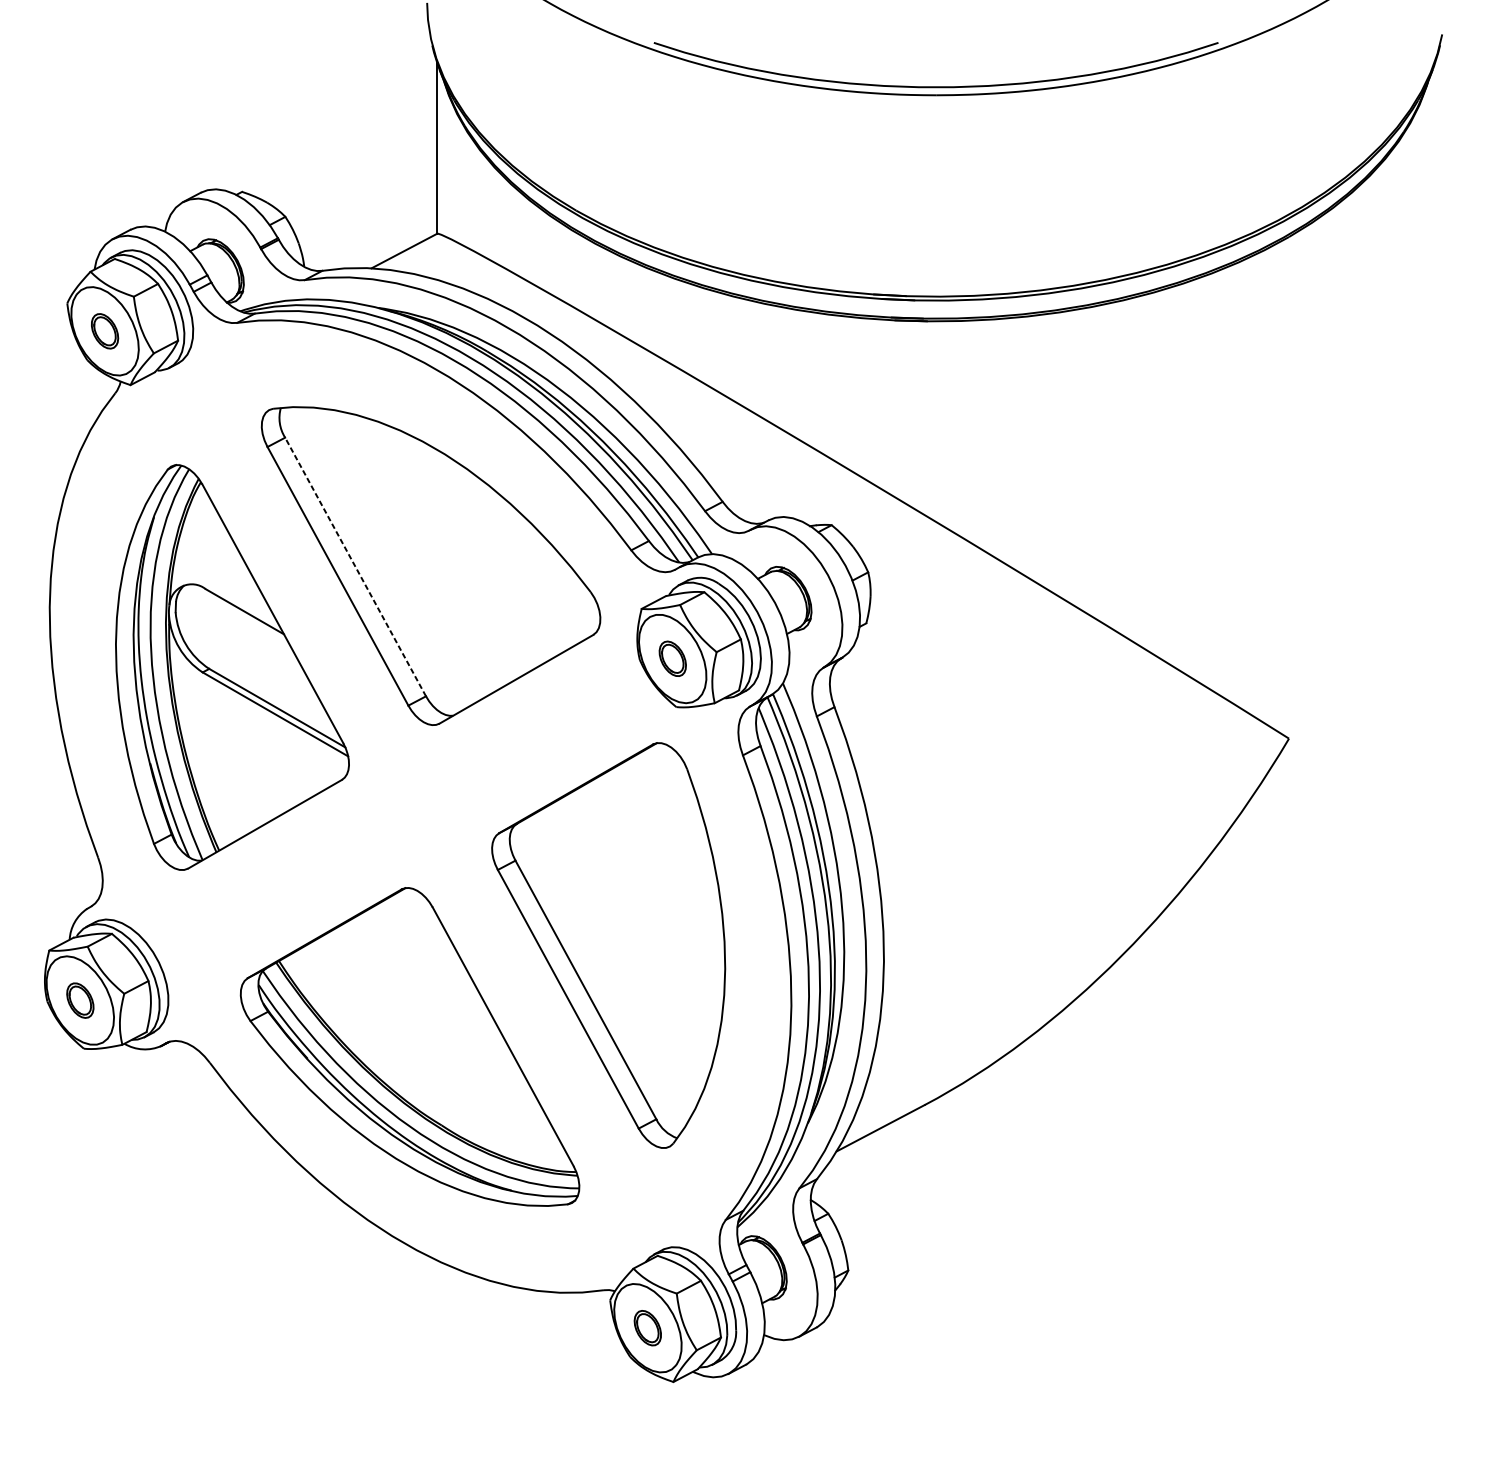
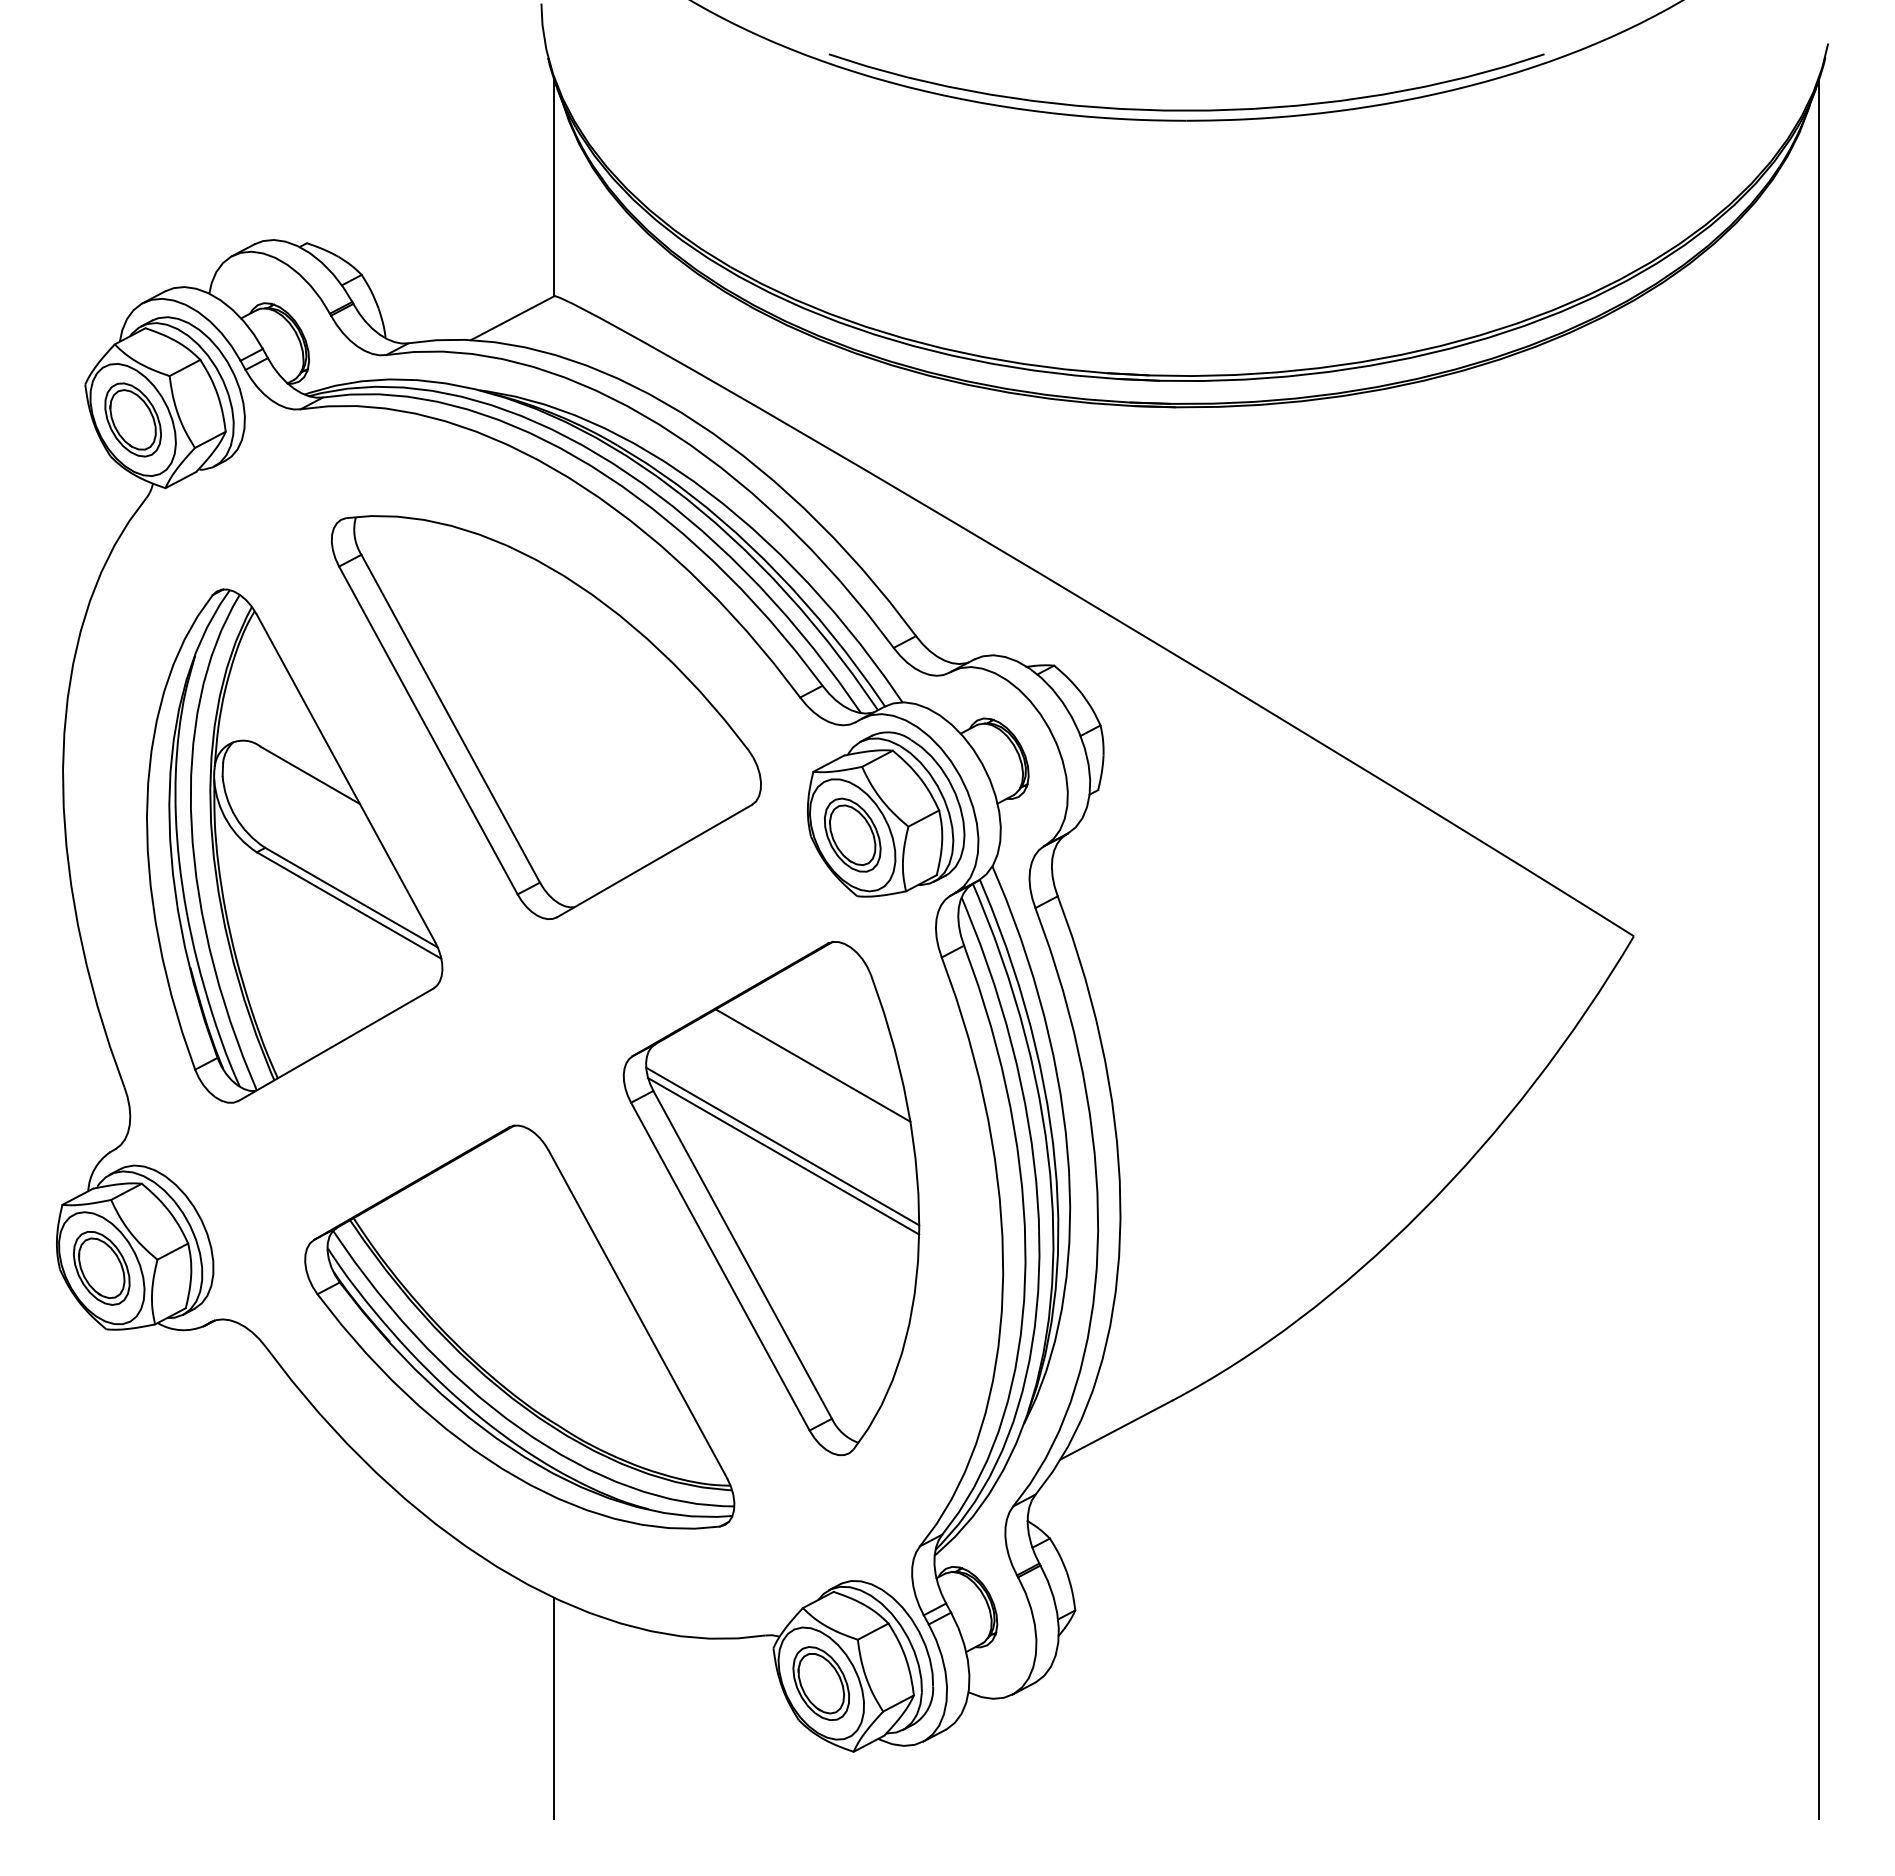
part: (104, 330) -> (132, 419), size x1.67
line: (355, 566) -> (450, 718), dashed -> solid
part: (672, 658) -> (852, 834), size x1.67
line: (1435, 749) -> (1819, 949), added
line: (640, 840) -> (812, 1065), added
line: (617, 904) -> (782, 1146), added
line: (618, 912) -> (783, 1156), added
part: (80, 1000) -> (101, 1268), size x1.67
part: (647, 1328) -> (820, 1683), size x1.67
line: (437, 1347) -> (554, 1708), added

